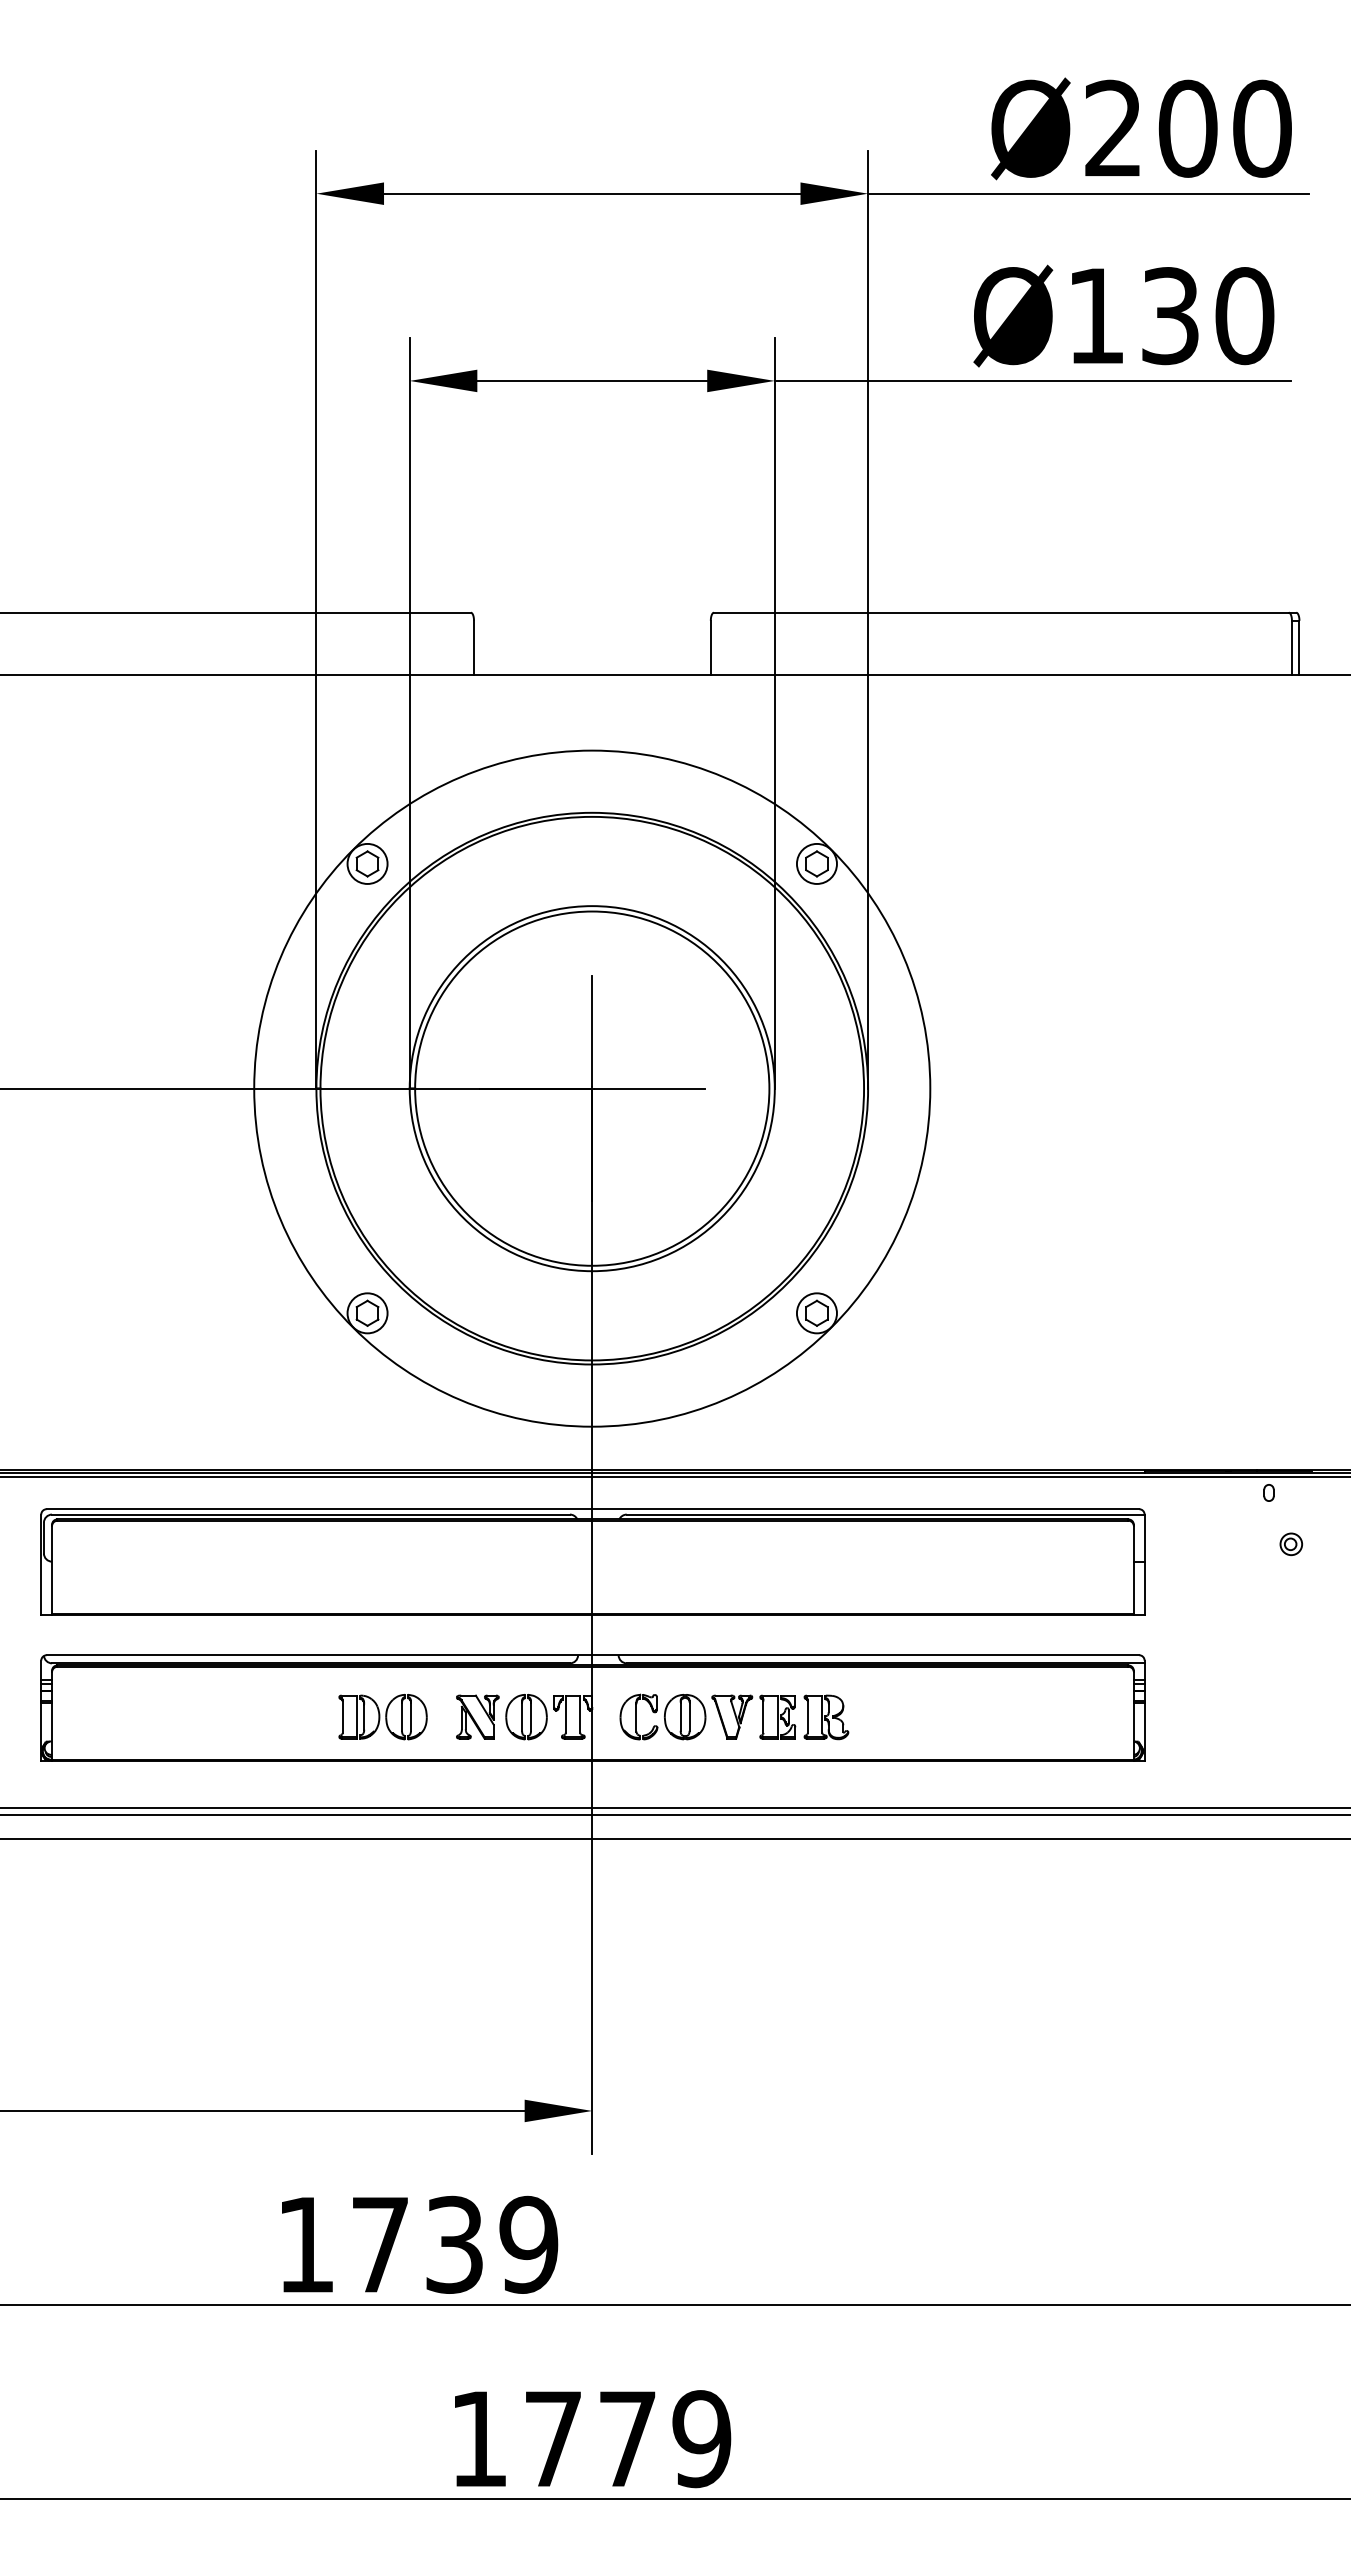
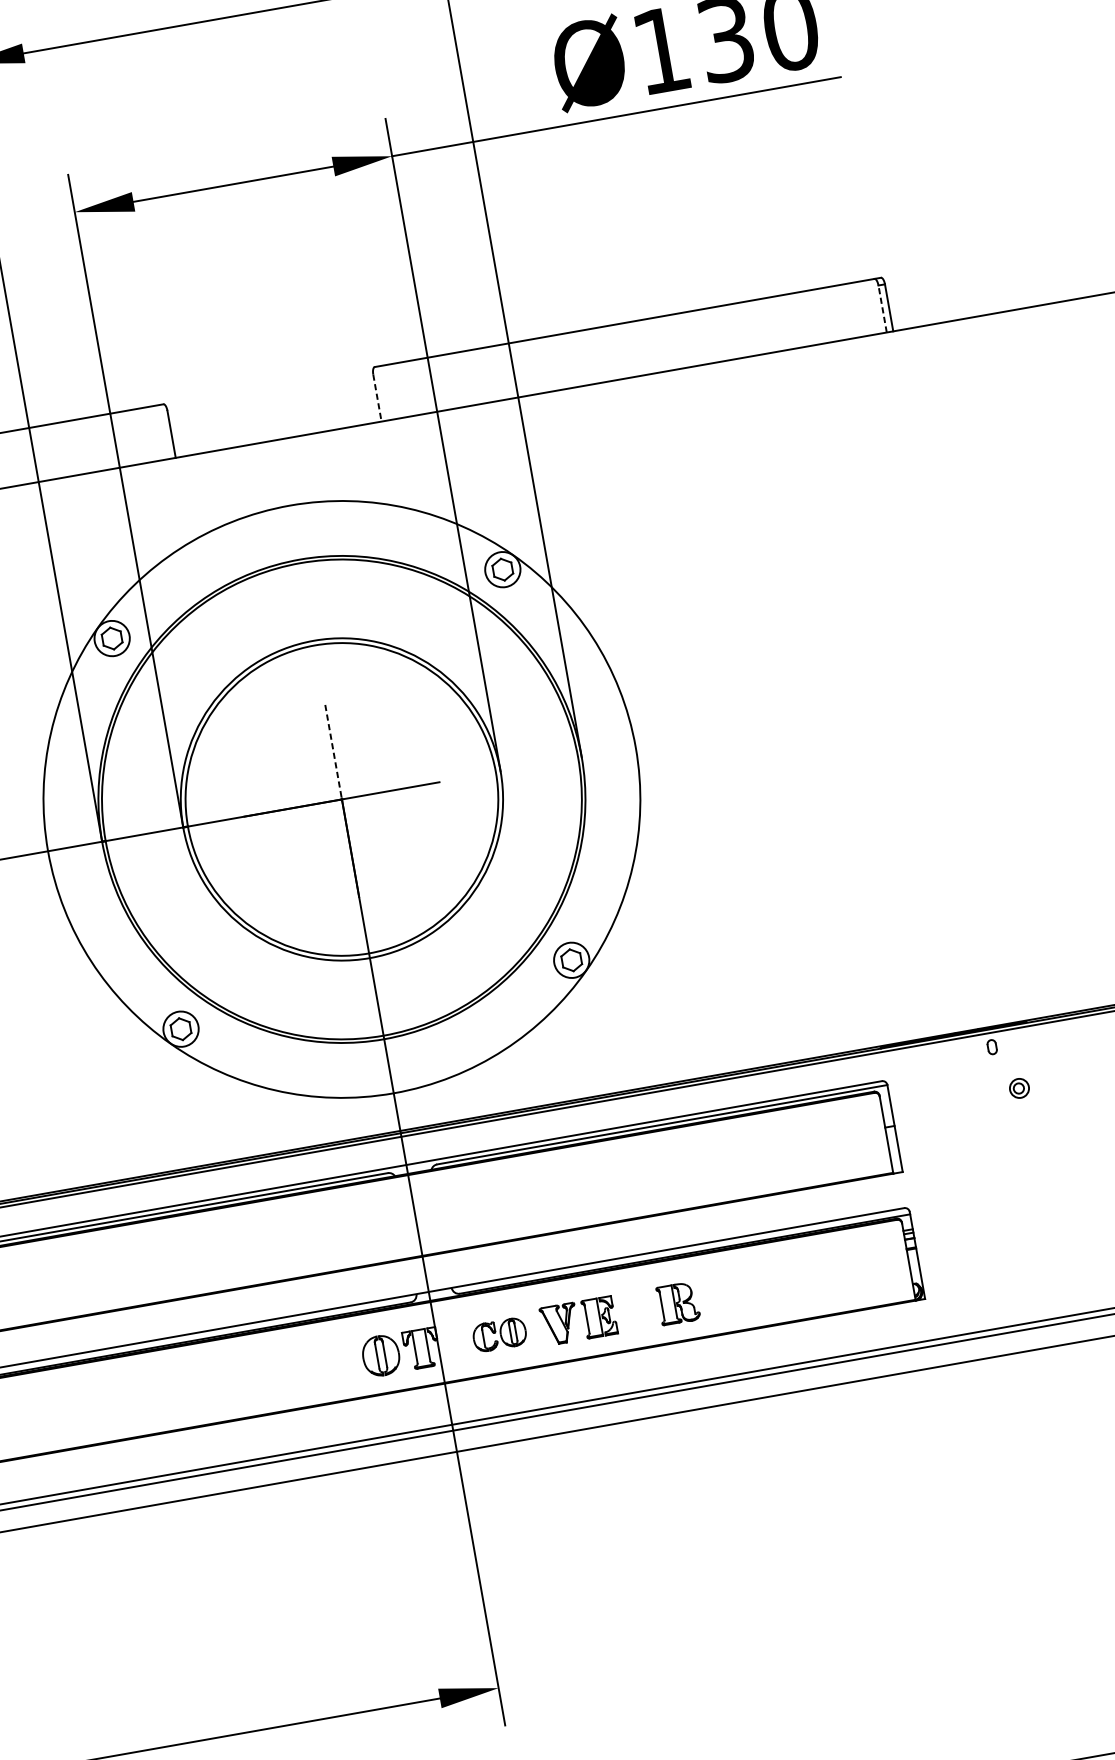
line: (1291, 647) -> (882, 308), solid -> dashed
line: (710, 648) -> (377, 398), solid -> dashed
line: (592, 1031) -> (333, 749), solid -> dashed
part: (477, 1716) -> (338, 1362), removed
part: (662, 1716) -> (499, 1334), size x0.7
part: (382, 1717) -> (255, 1378), removed
part: (826, 1717) -> (678, 1303), moved

